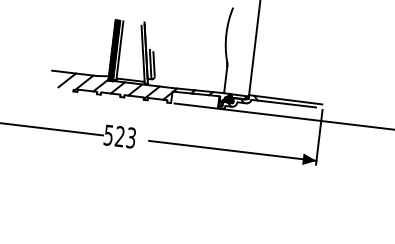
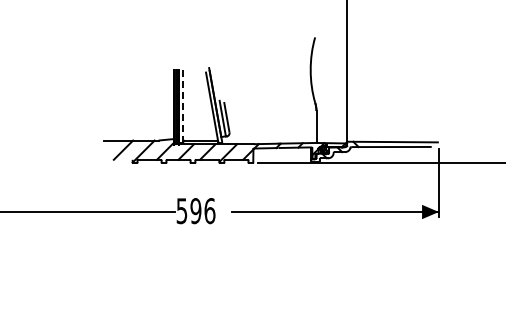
line: (120, 50) -> (183, 106), solid -> dashed
text: (125, 137) -> (202, 211), 523 -> 596

